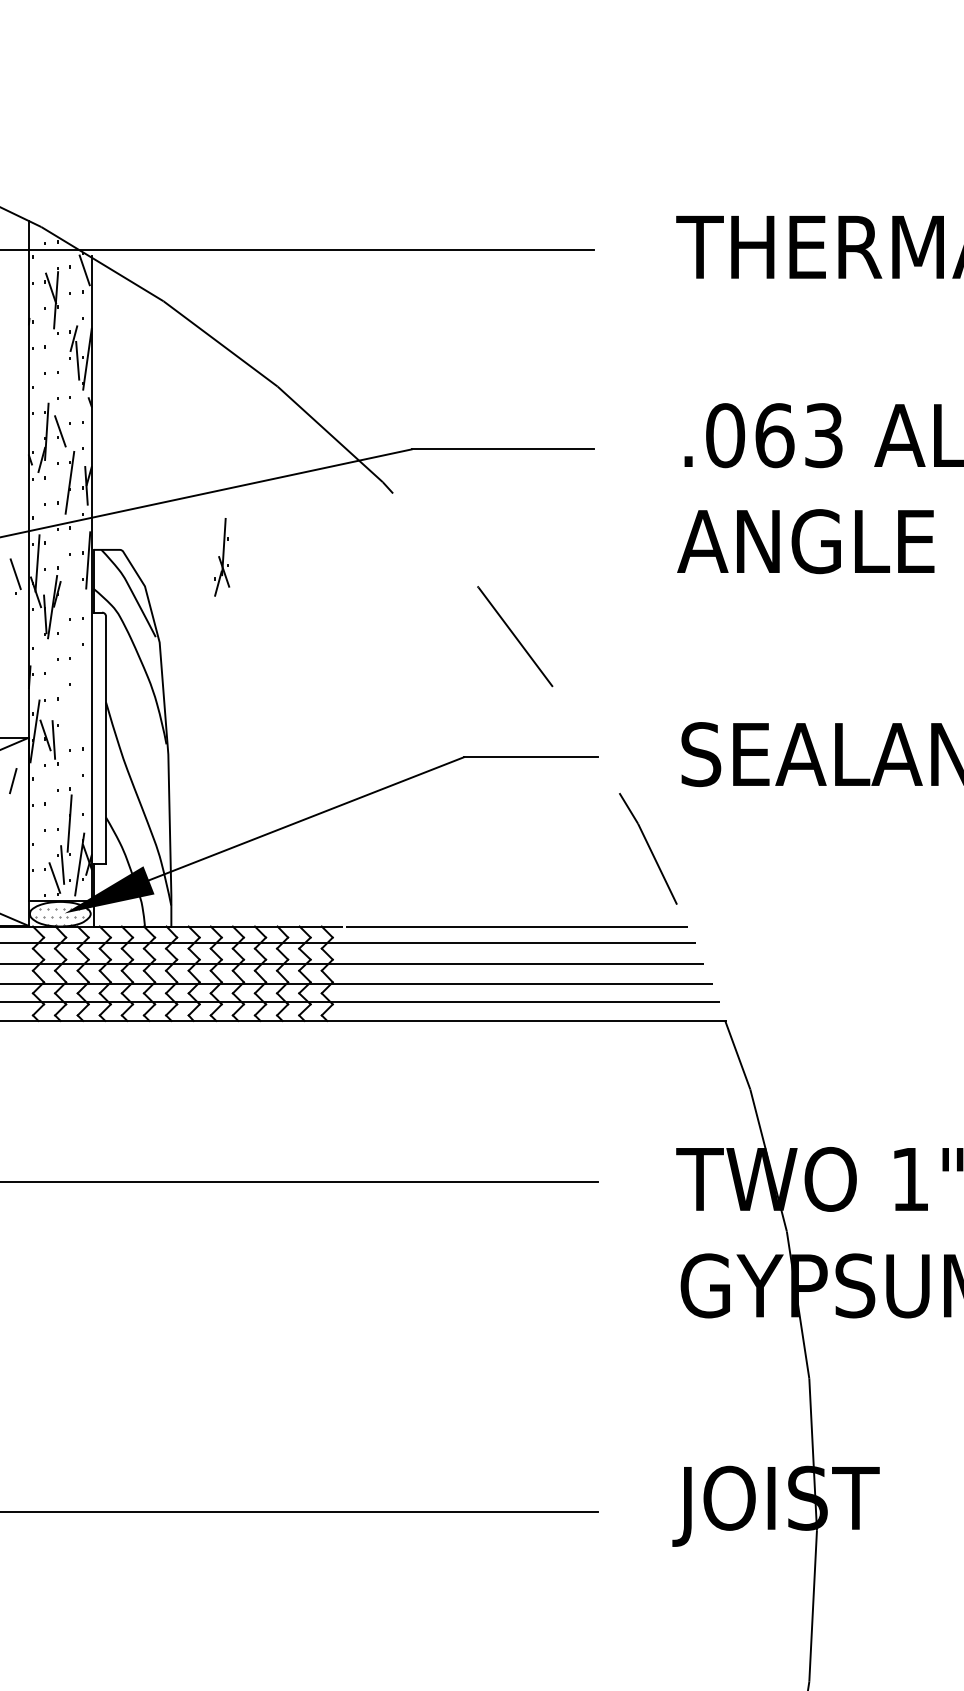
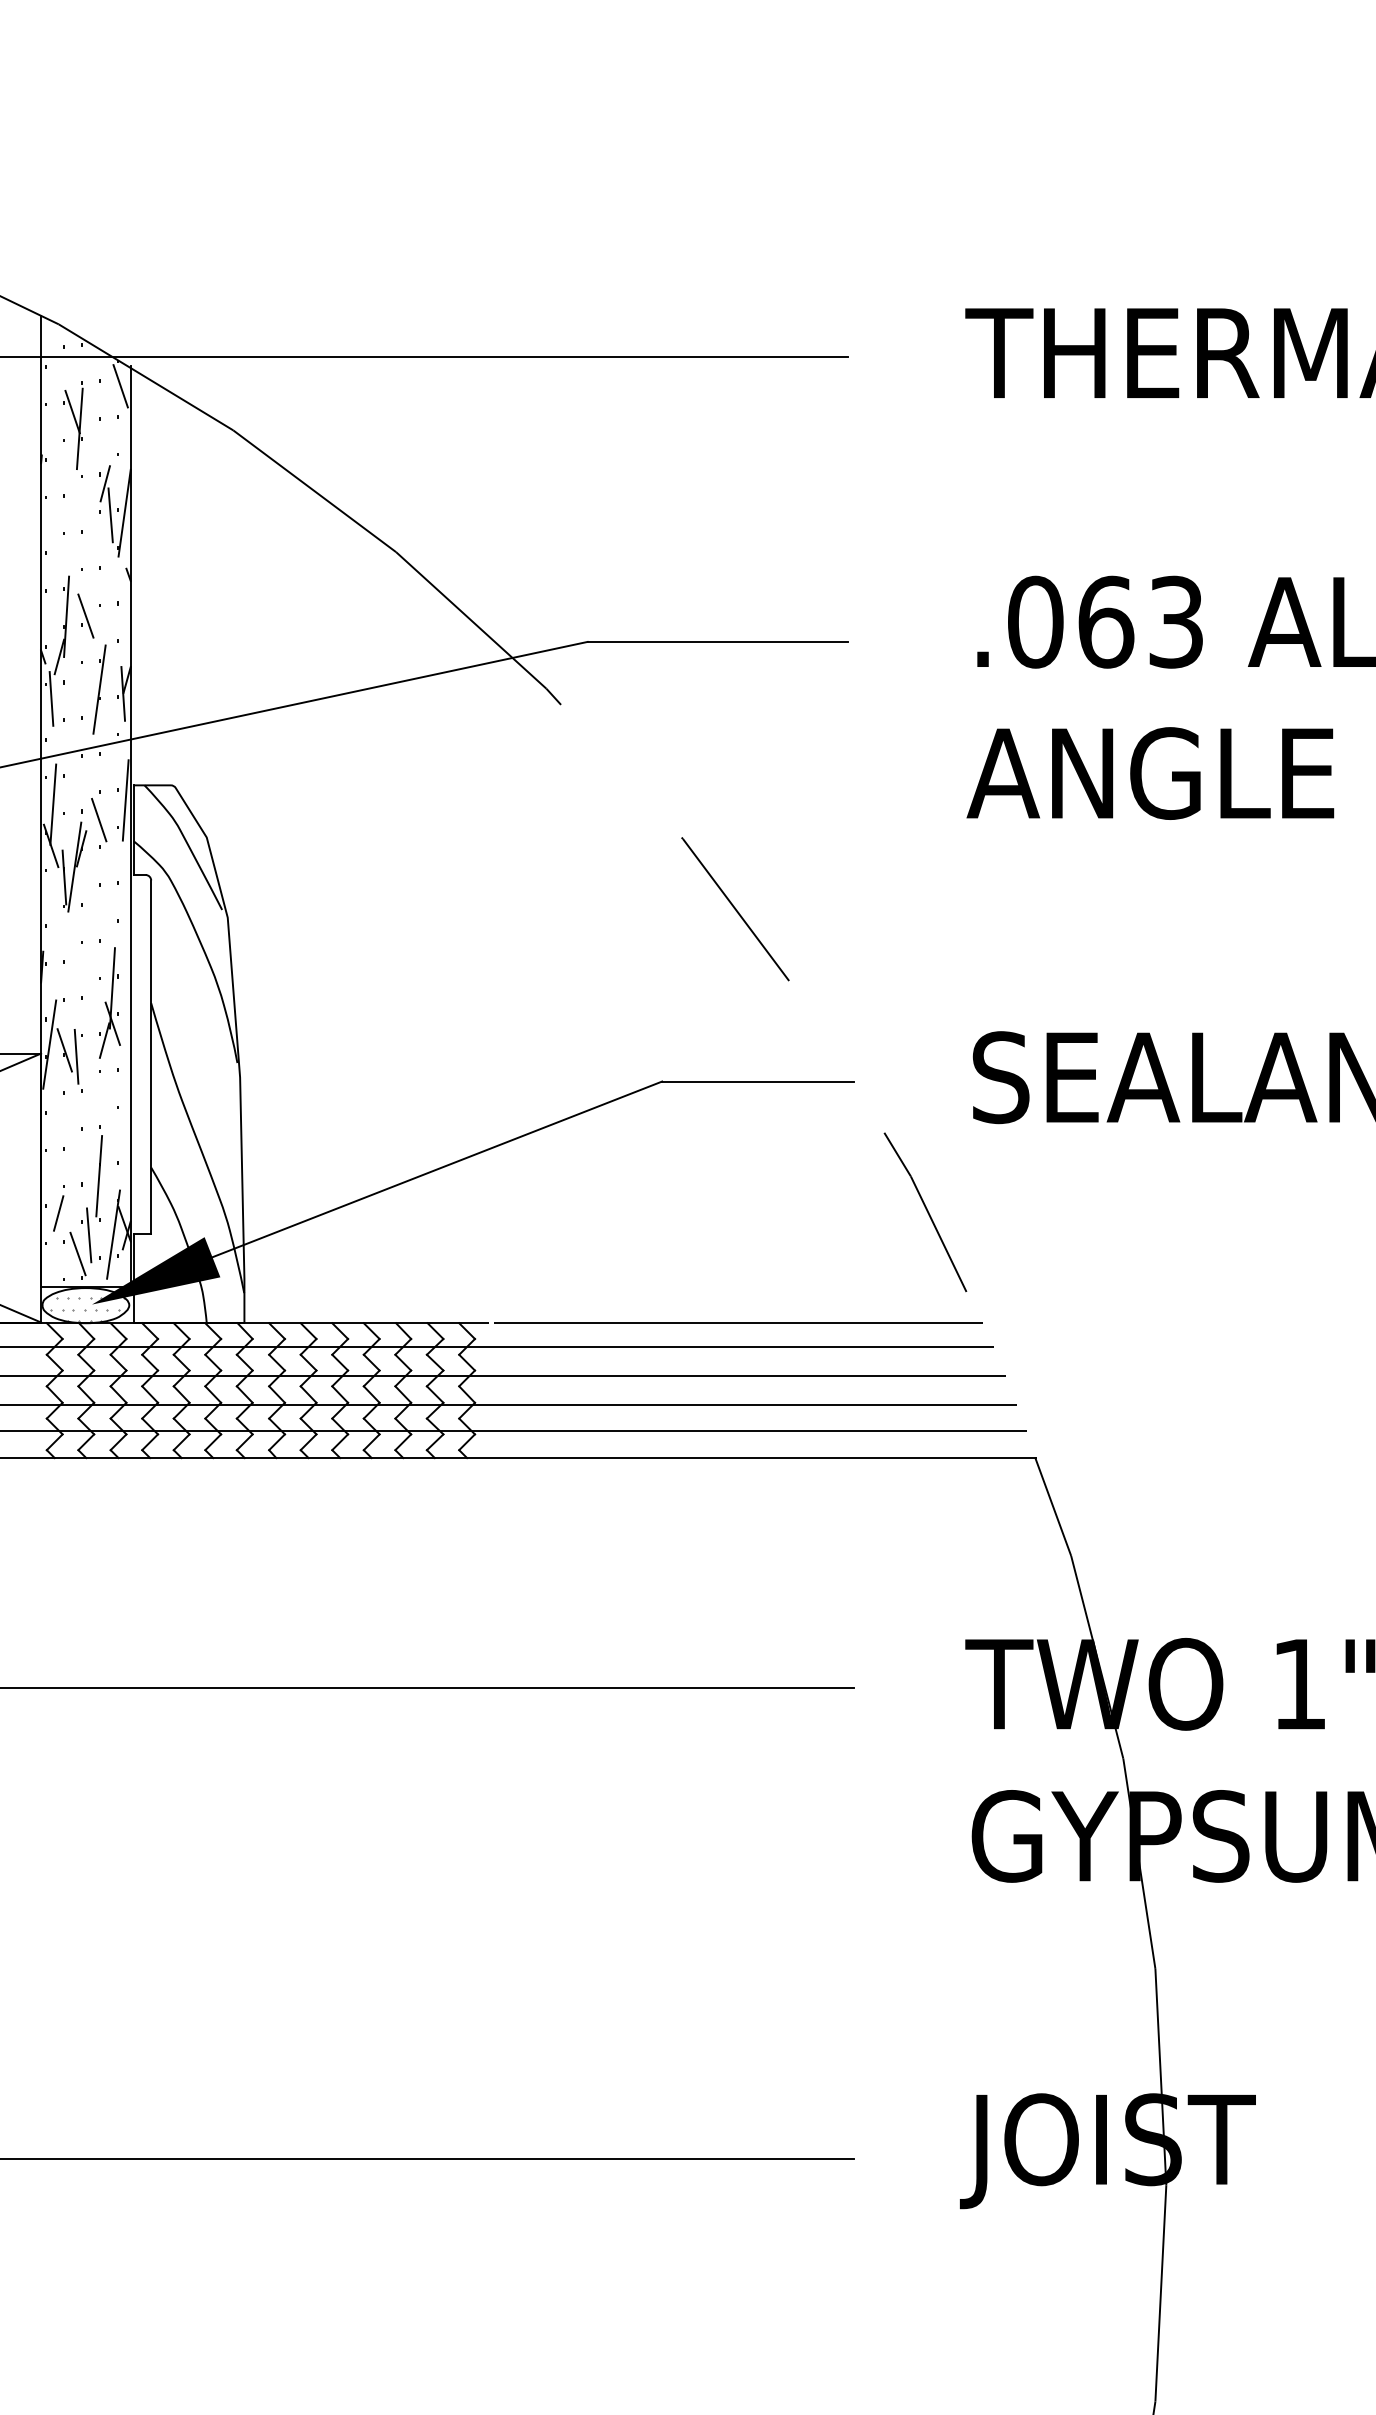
line: (36, 489) -> (51, 698), added
part: (221, 556) -> (109, 1002), moved
part: (15, 576) -> (99, 823), moved
line: (13, 781) -> (58, 1213), moved

